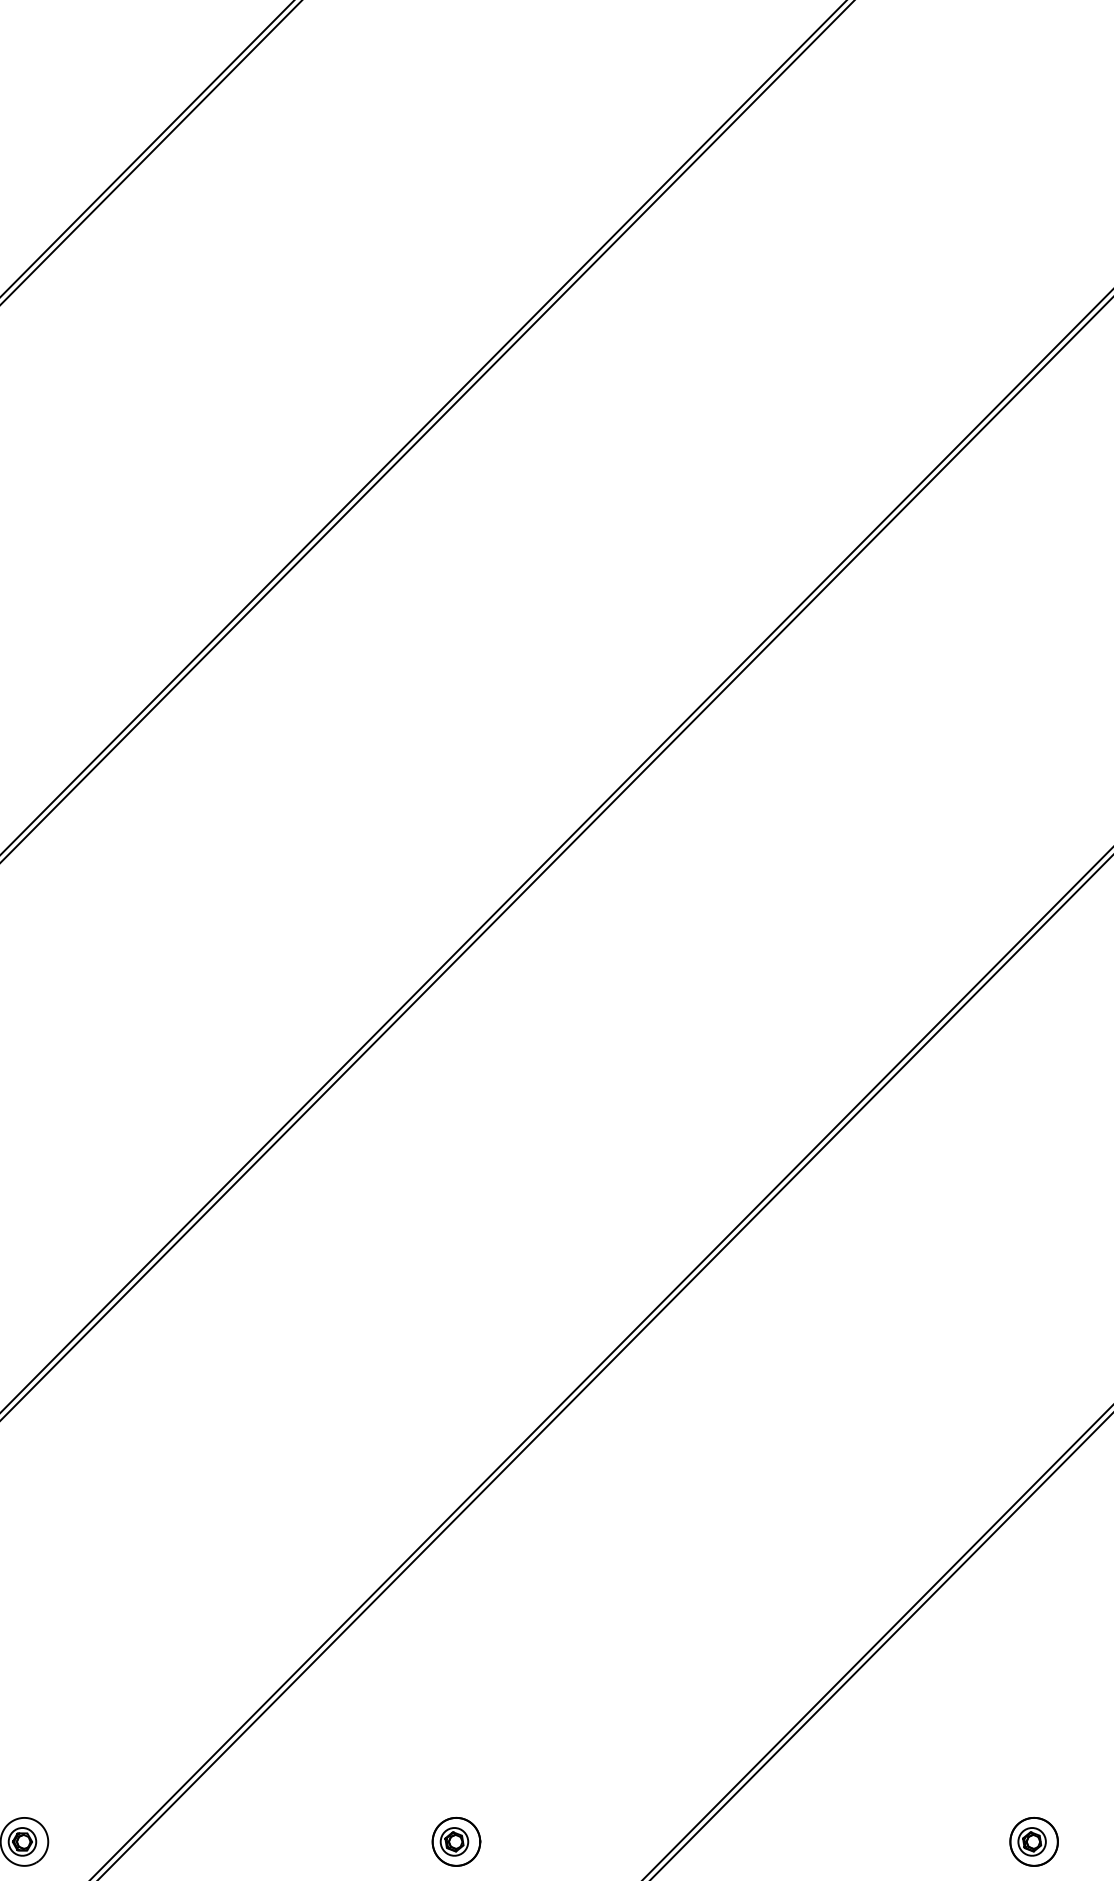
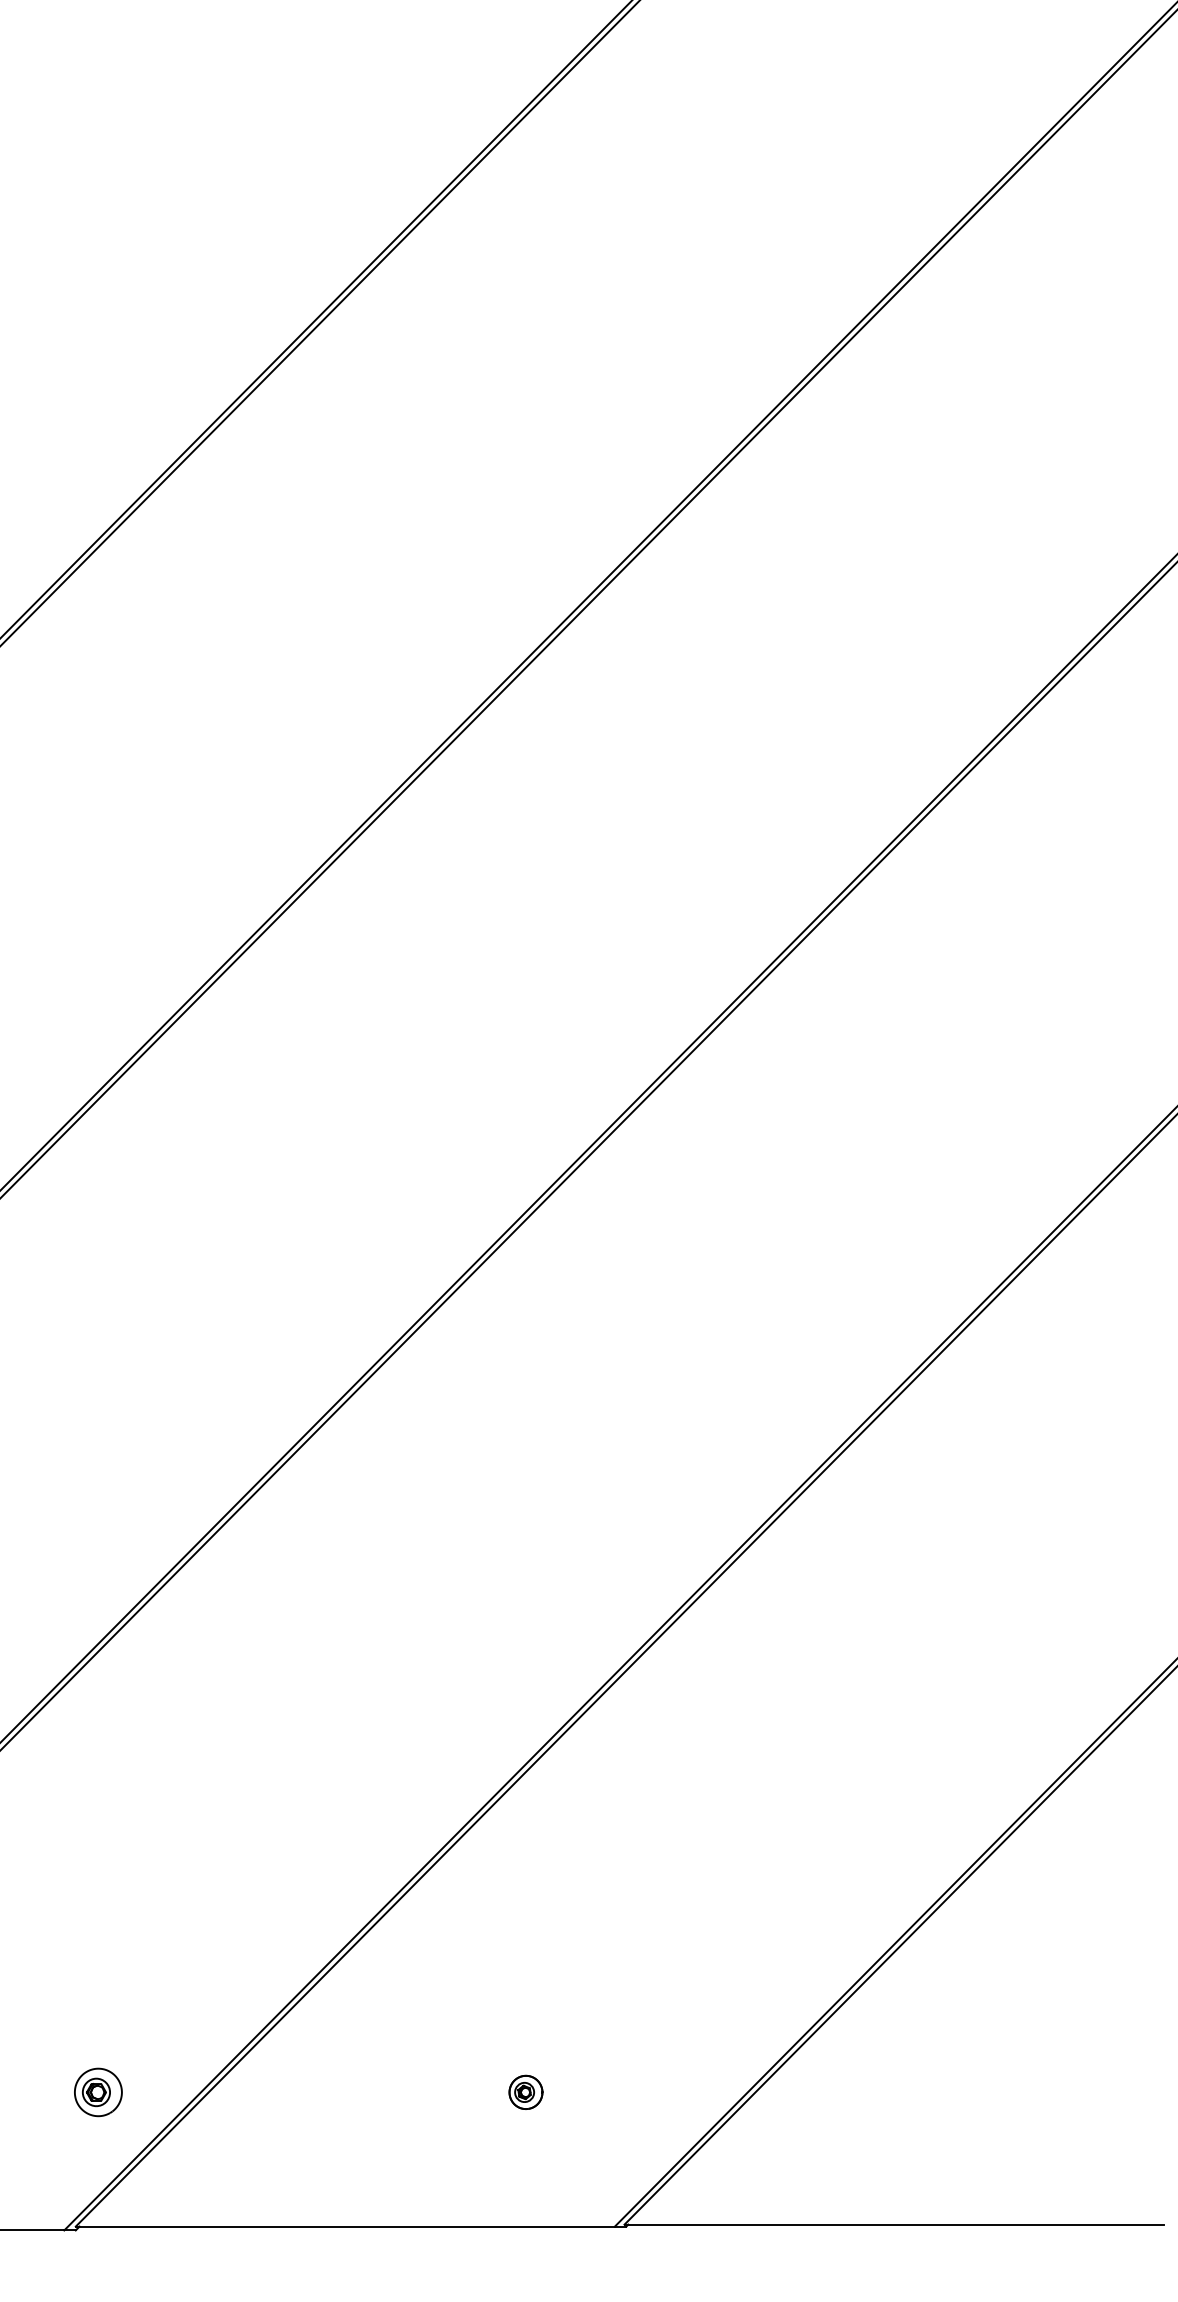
part: (455, 1841) -> (525, 2092), size x0.7
part: (1033, 1841) -> (1097, 2092), removed

